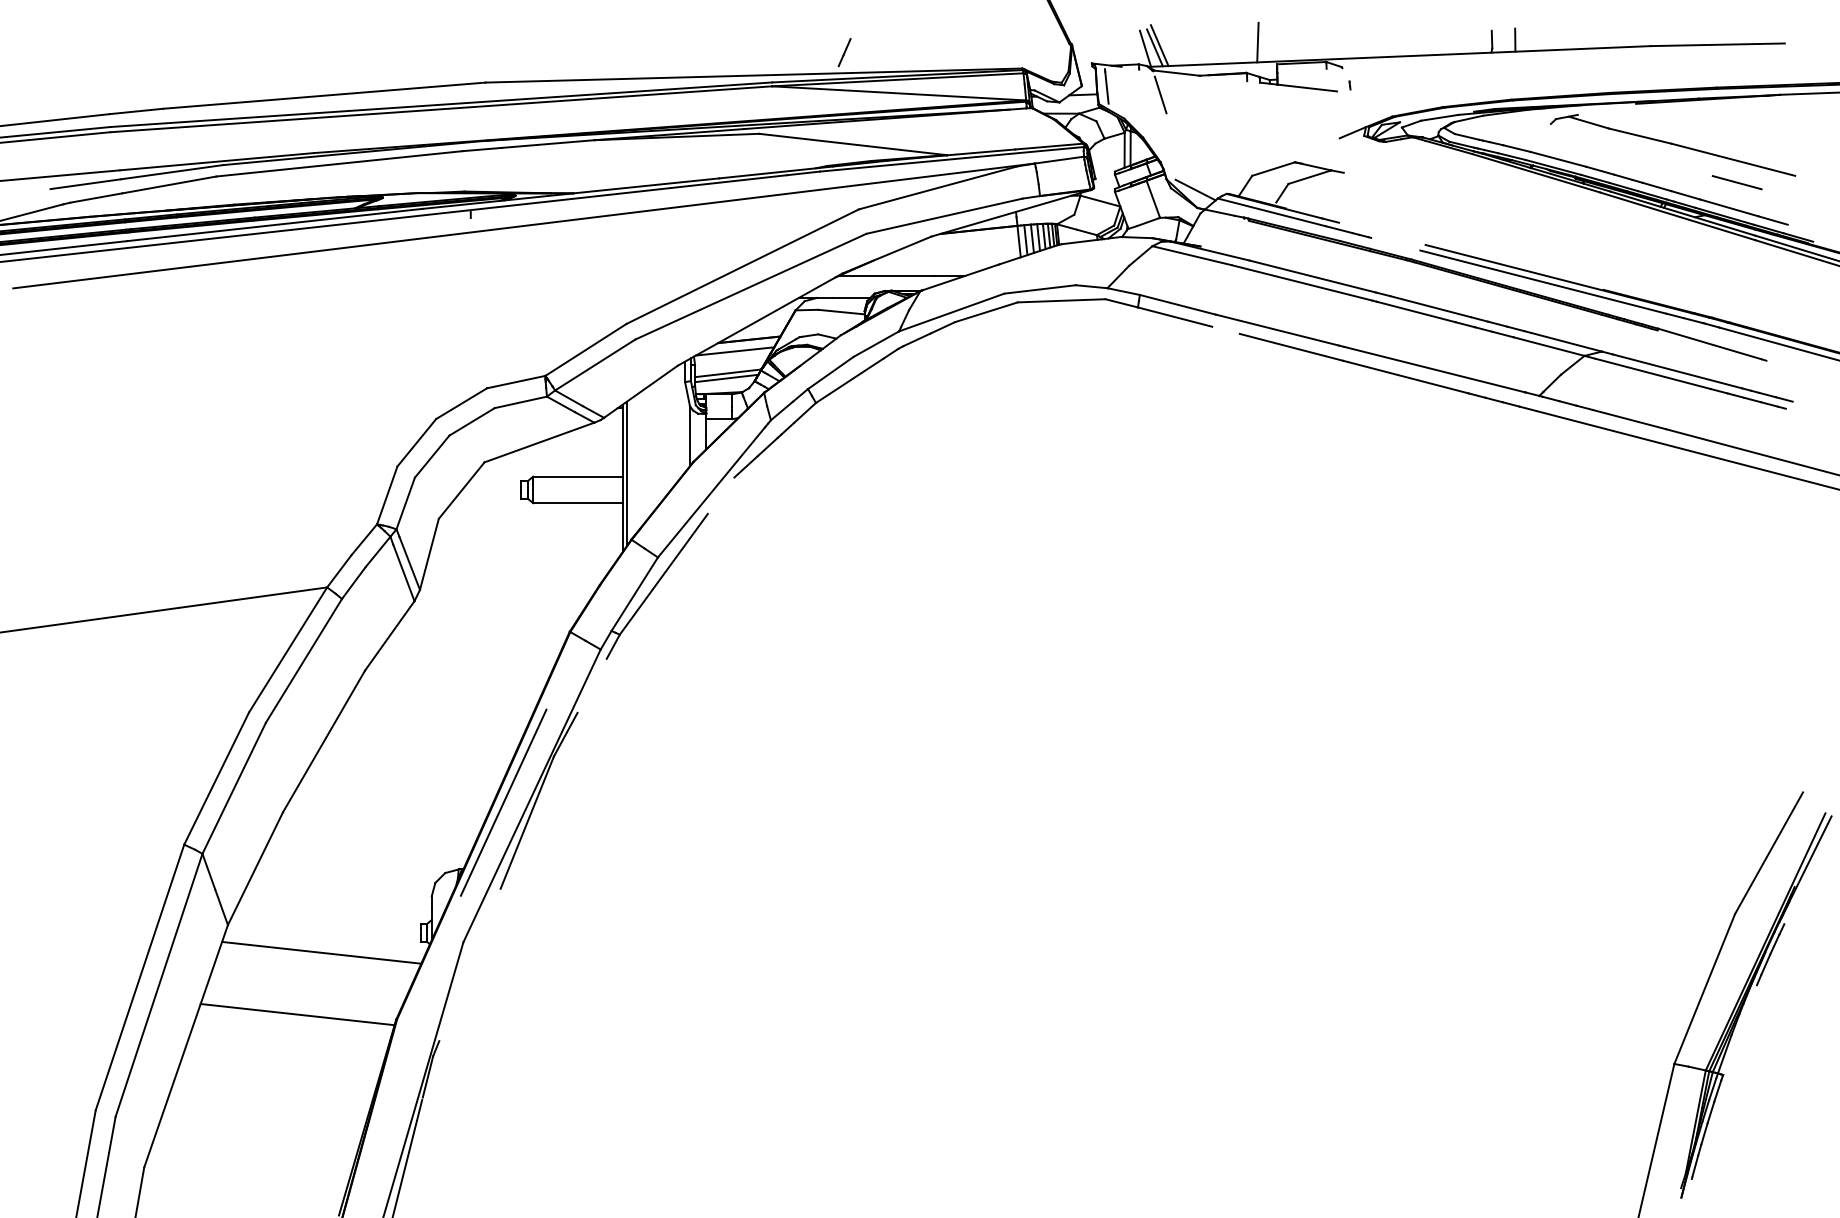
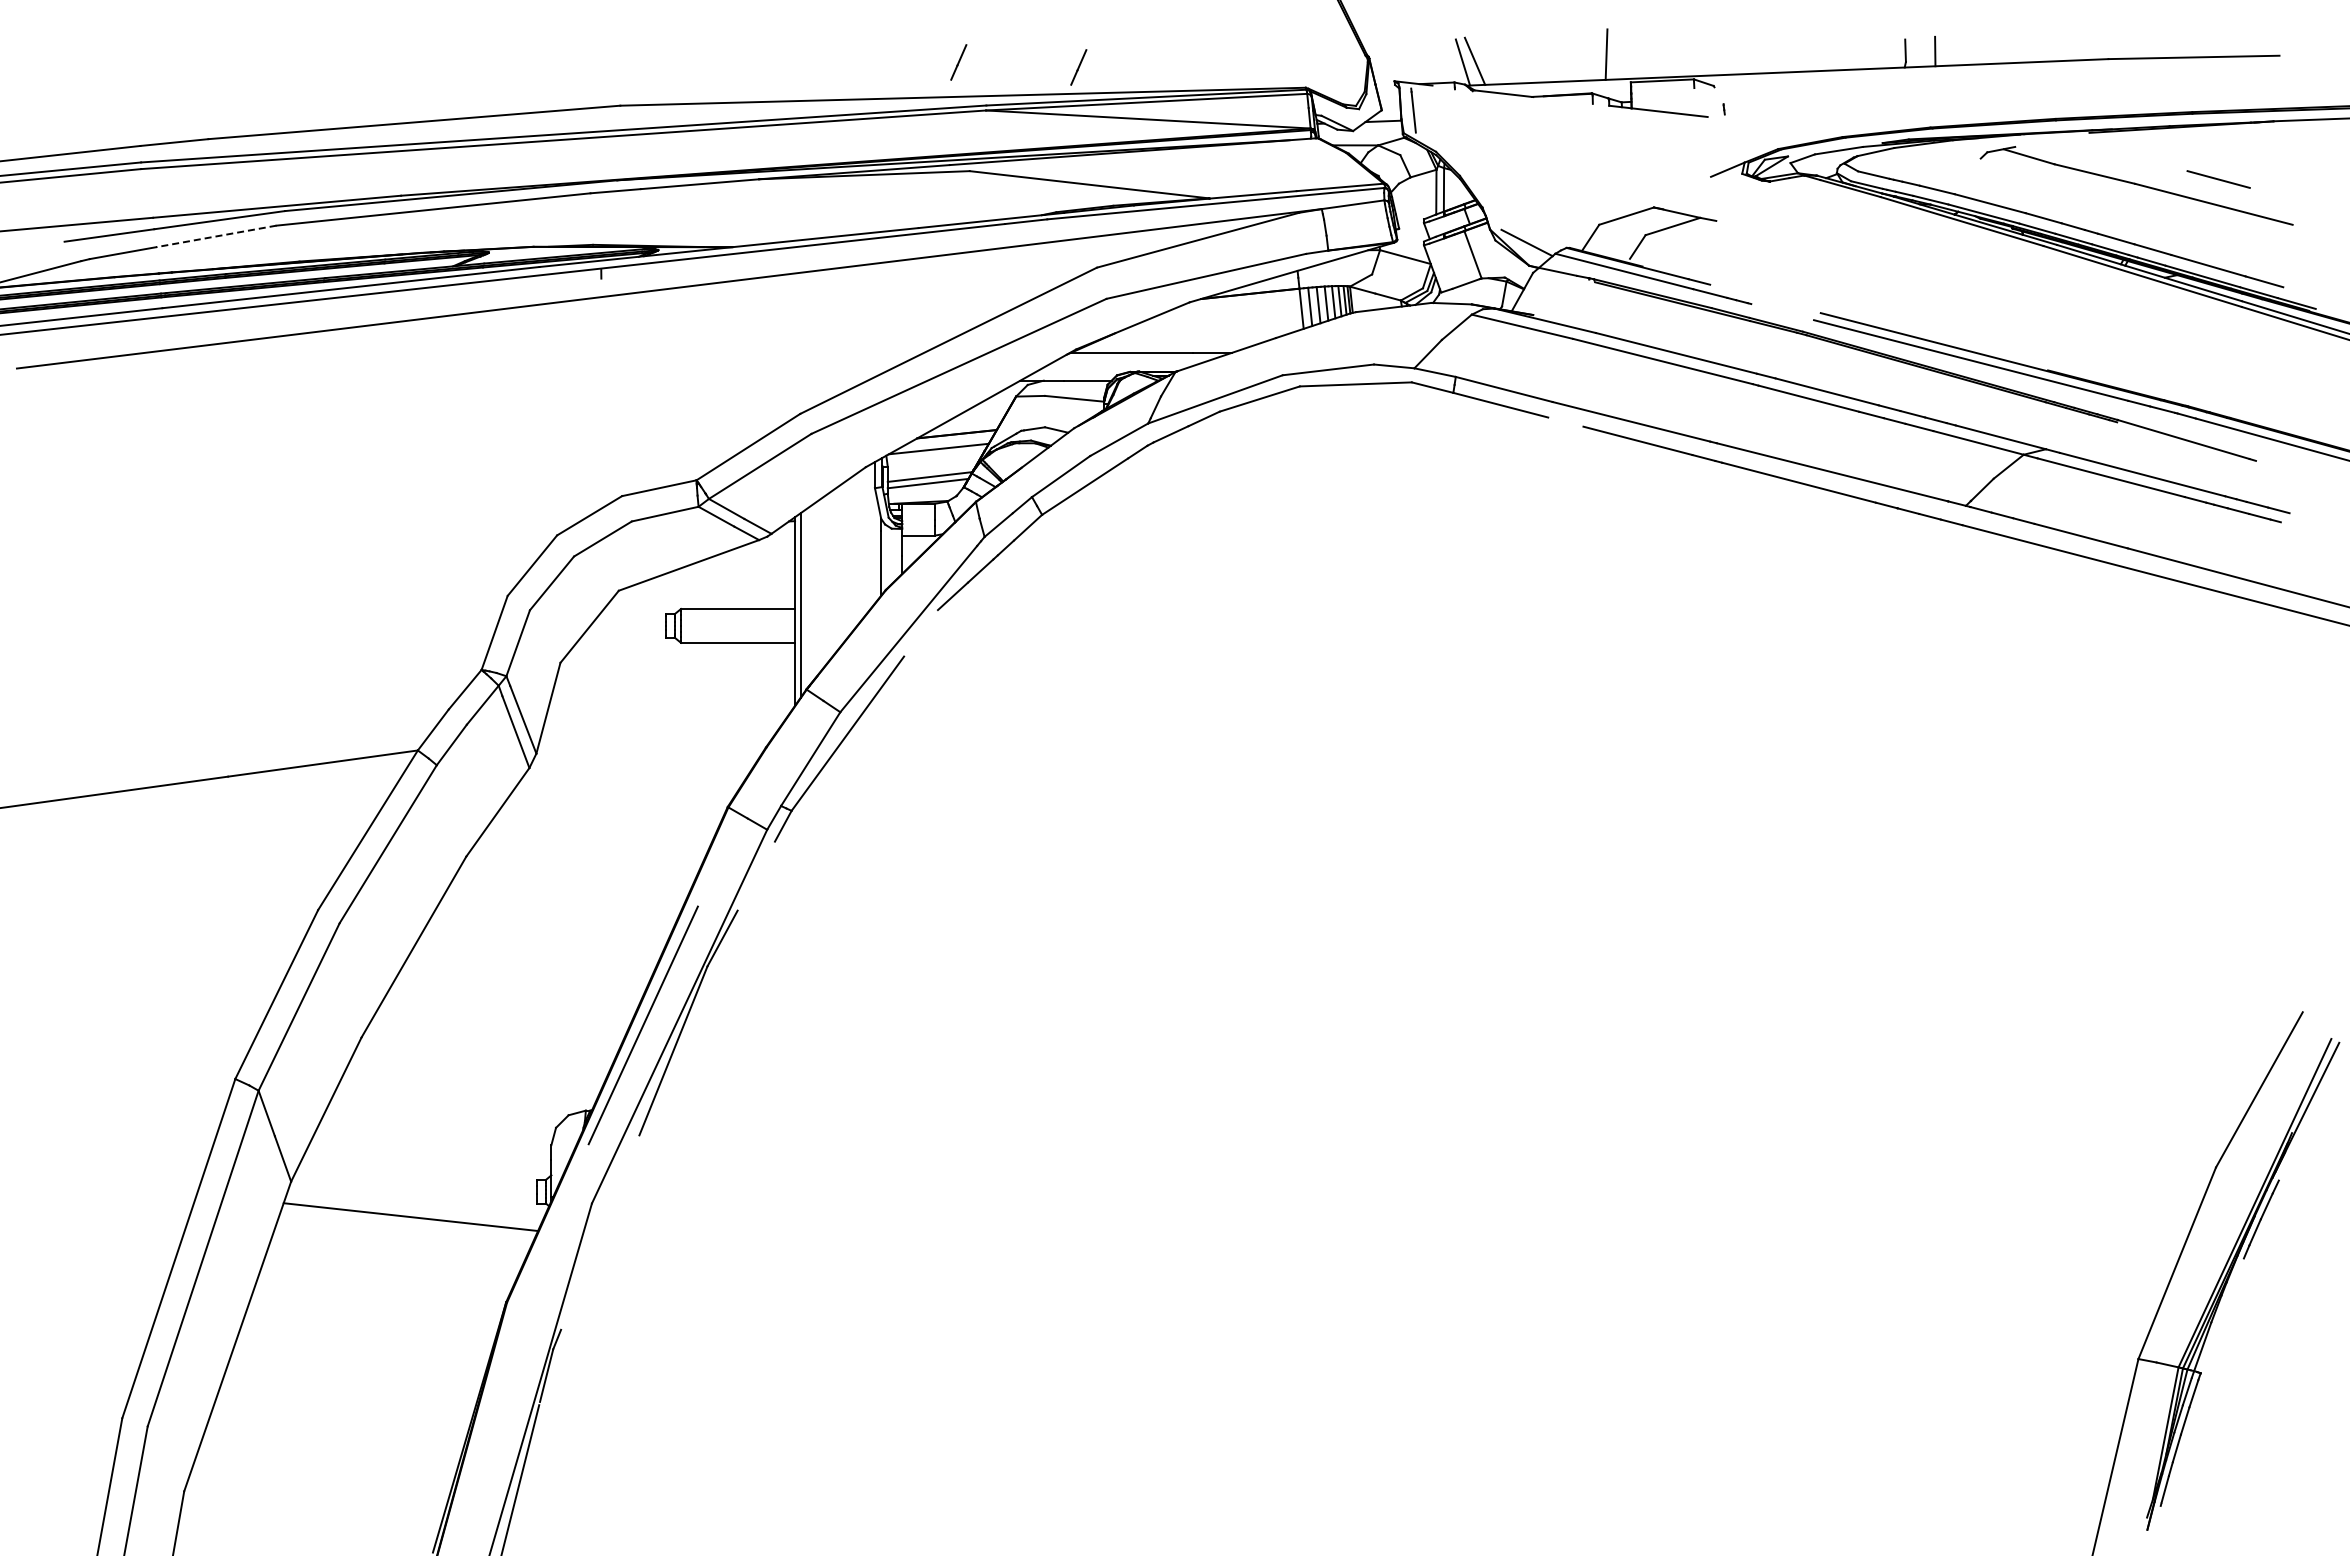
line: (1159, 45) -> (1480, 58), removed
line: (750, 48) -> (958, 62), added
line: (1159, 94) -> (1481, 121), removed
line: (1737, 182) -> (2218, 179), moved
line: (168, 185) -> (215, 236), solid -> dashed
line: (297, 1014) -> (380, 1295), removed

